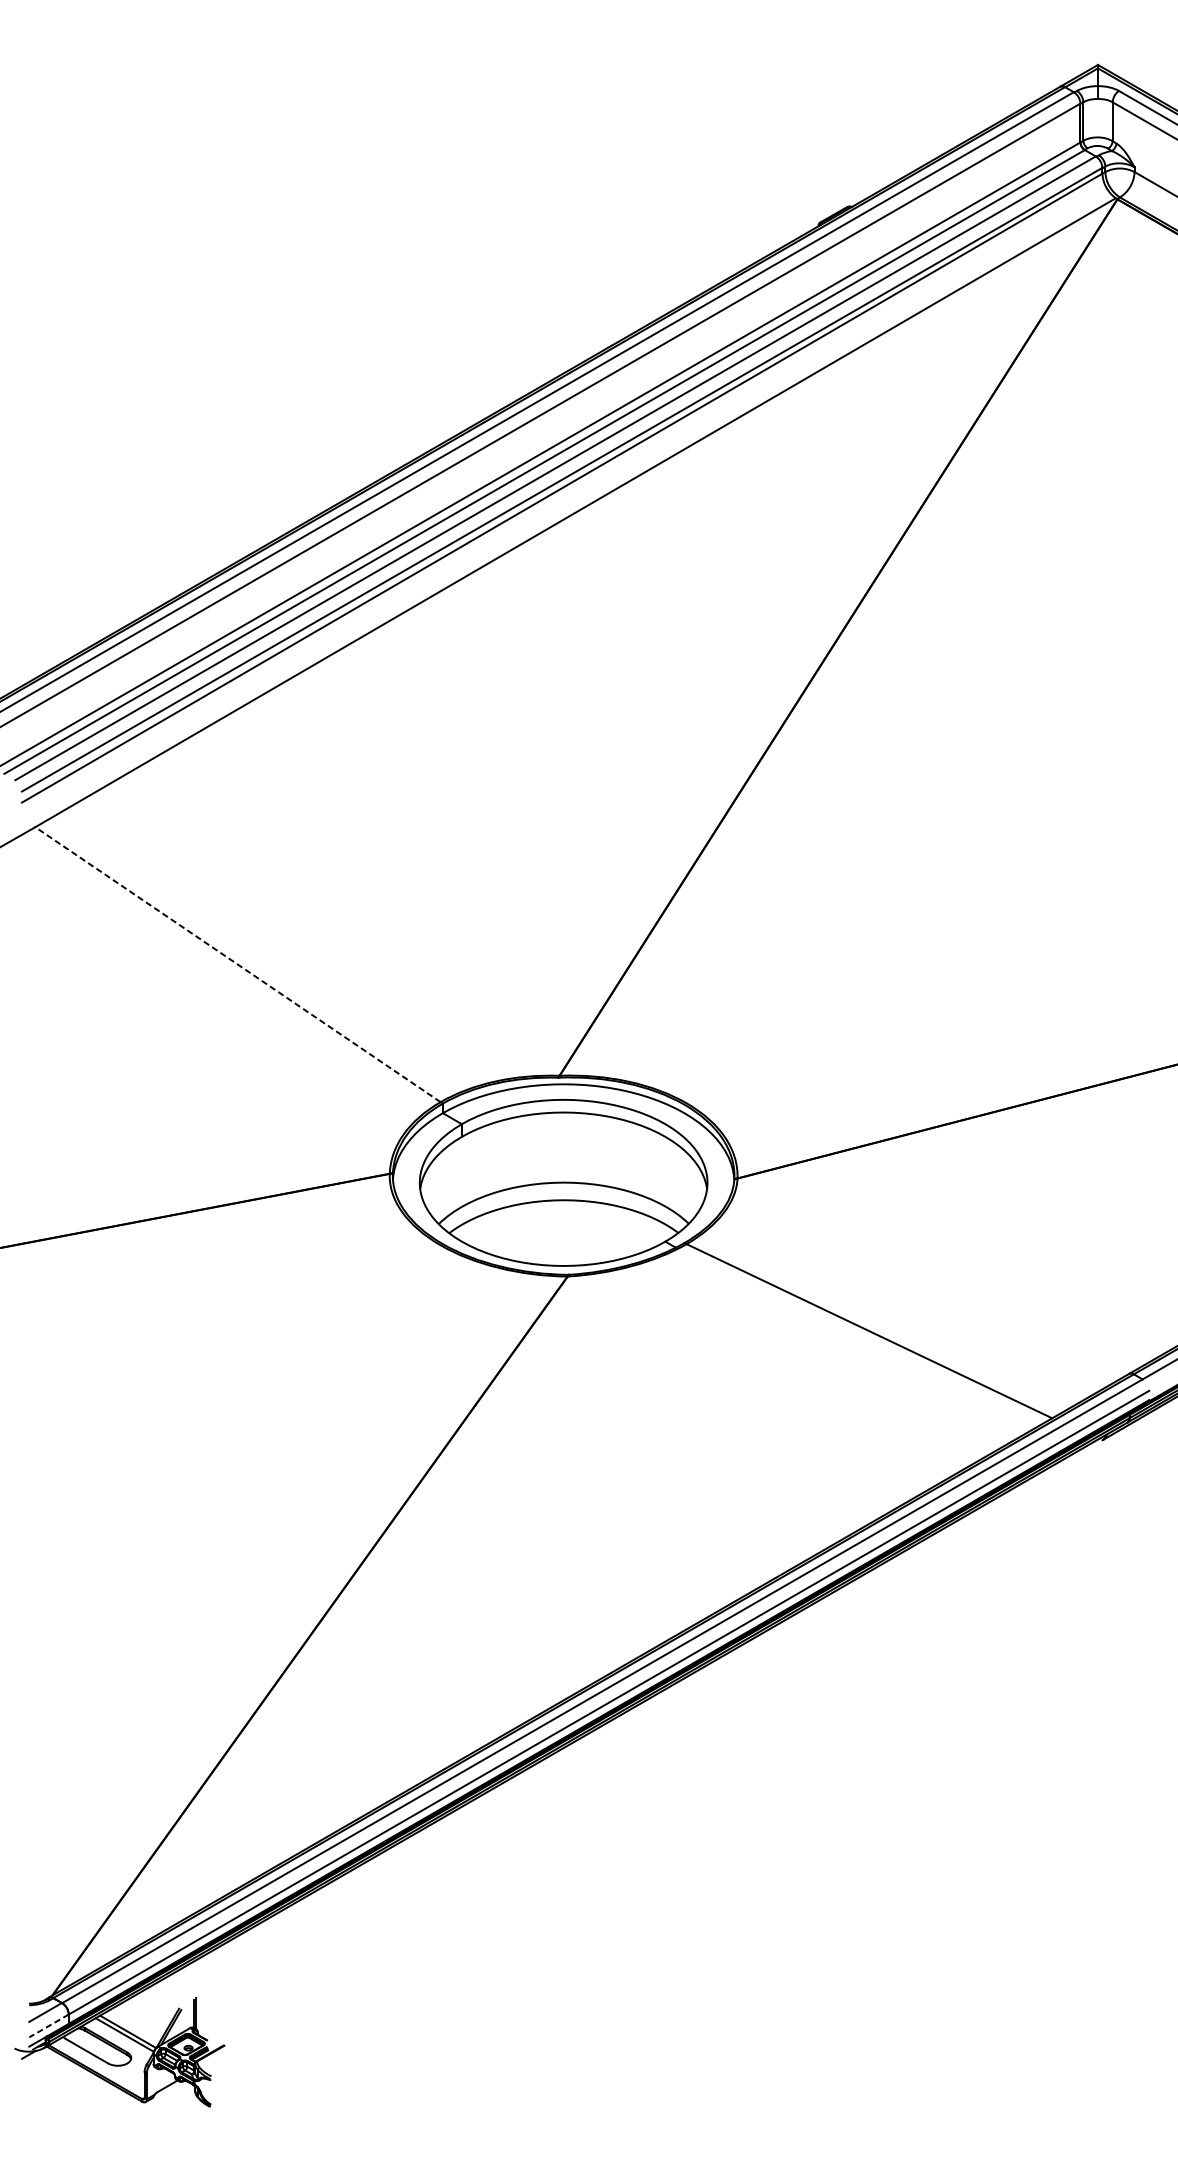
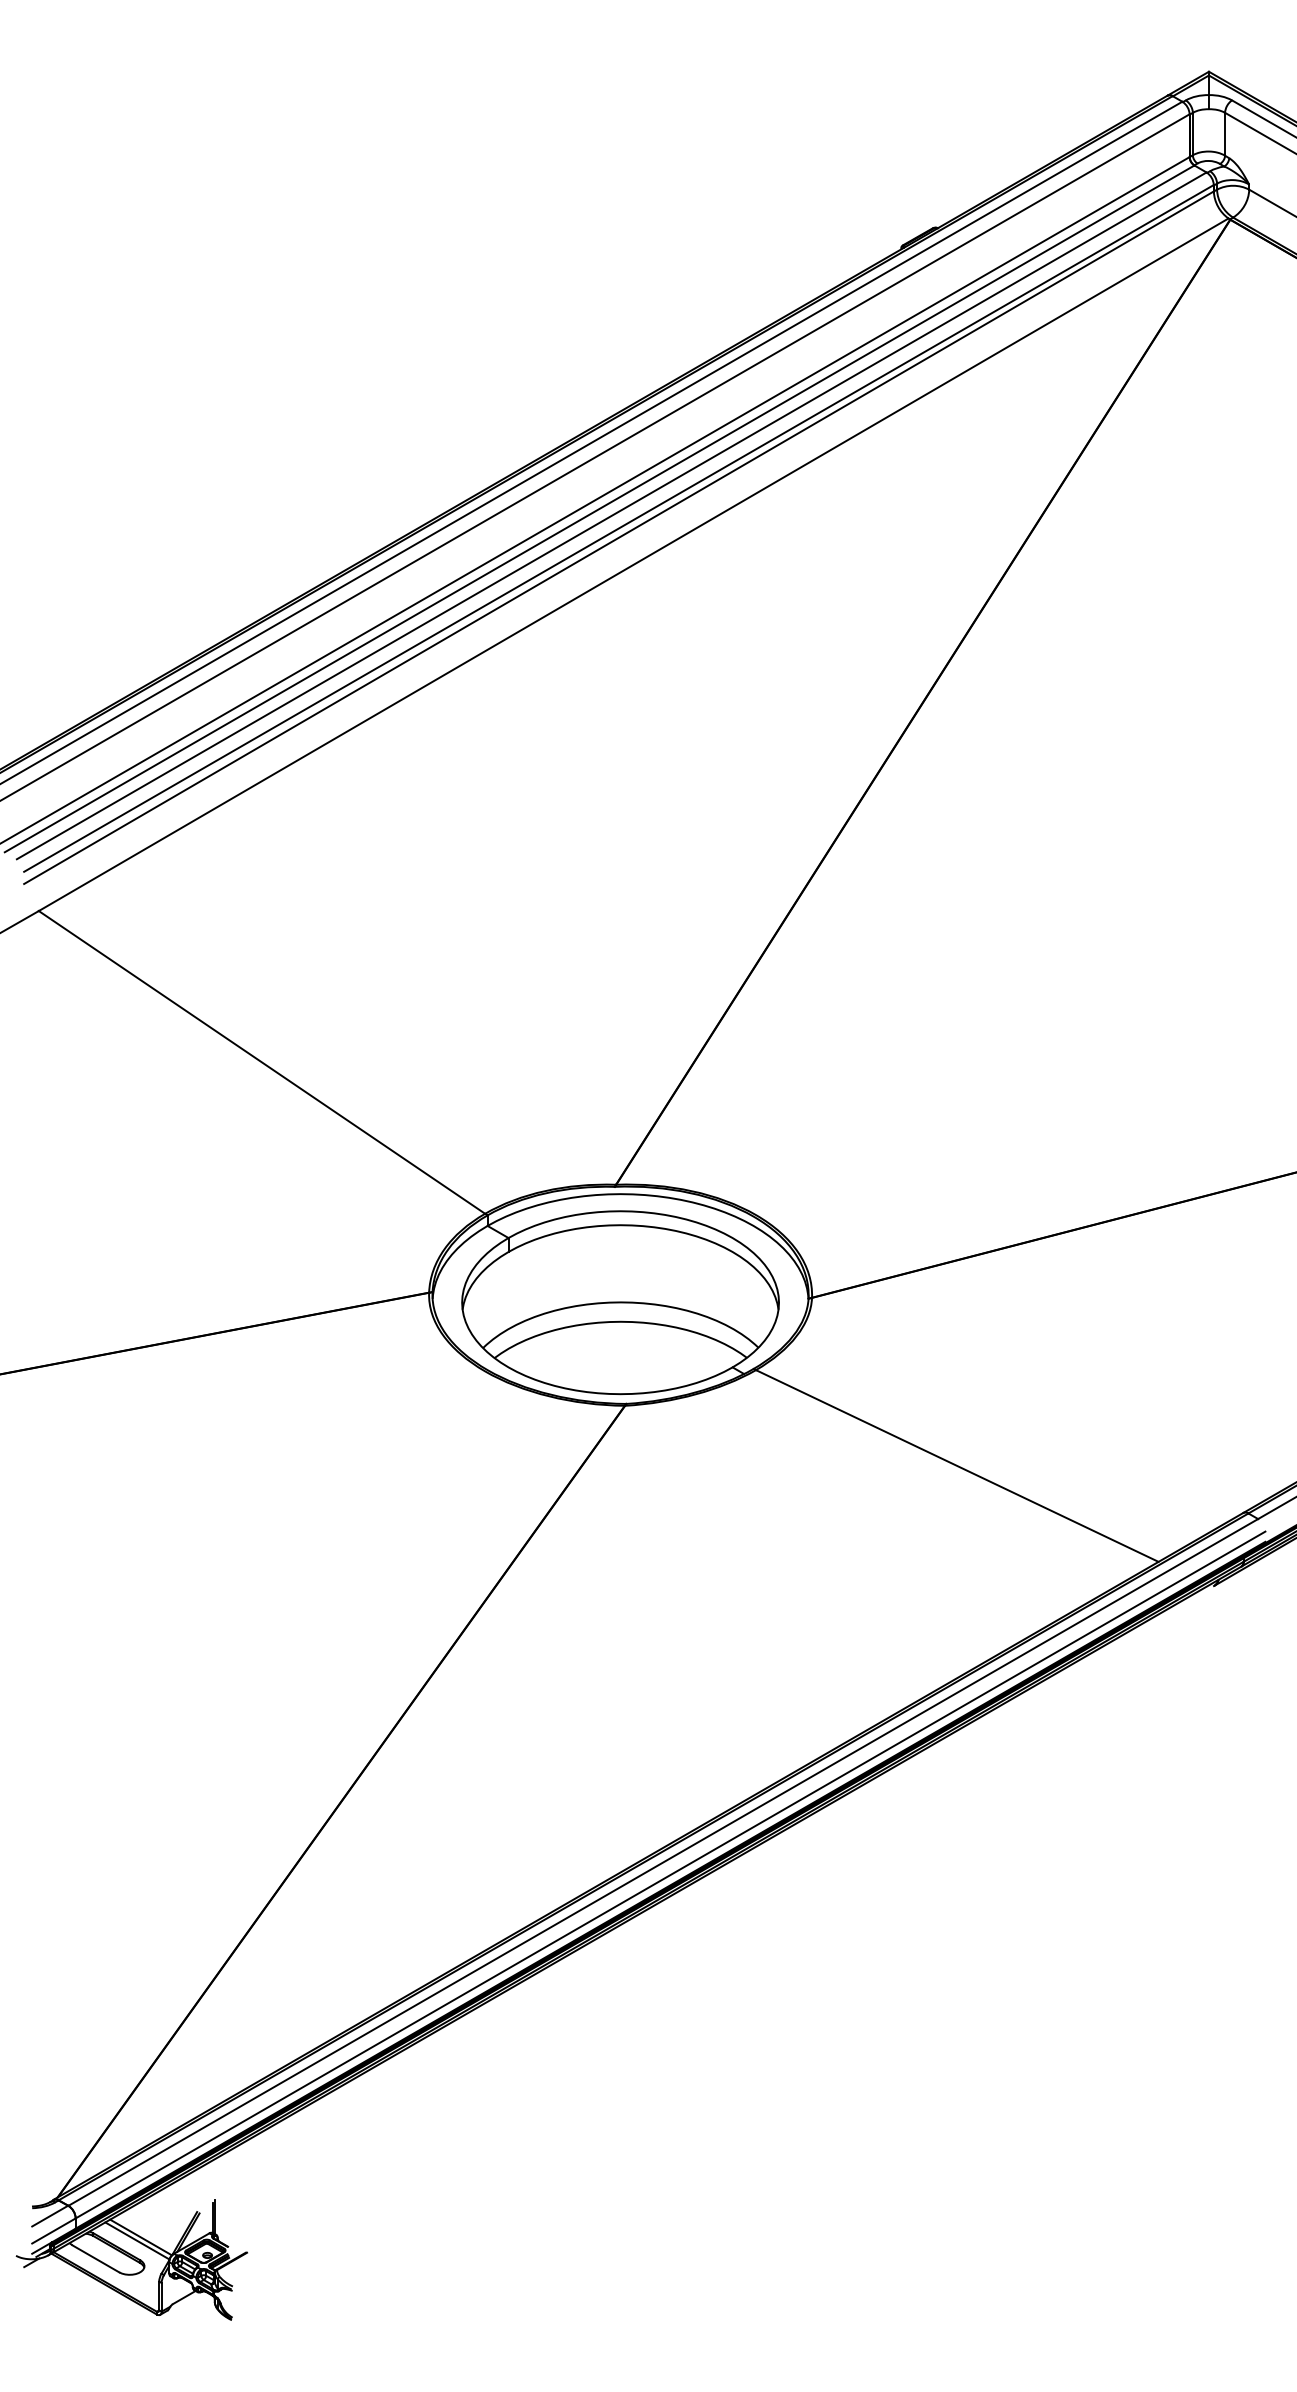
line: (238, 964) -> (262, 1062), dashed -> solid
line: (48, 2026) -> (53, 2231), dashed -> solid

